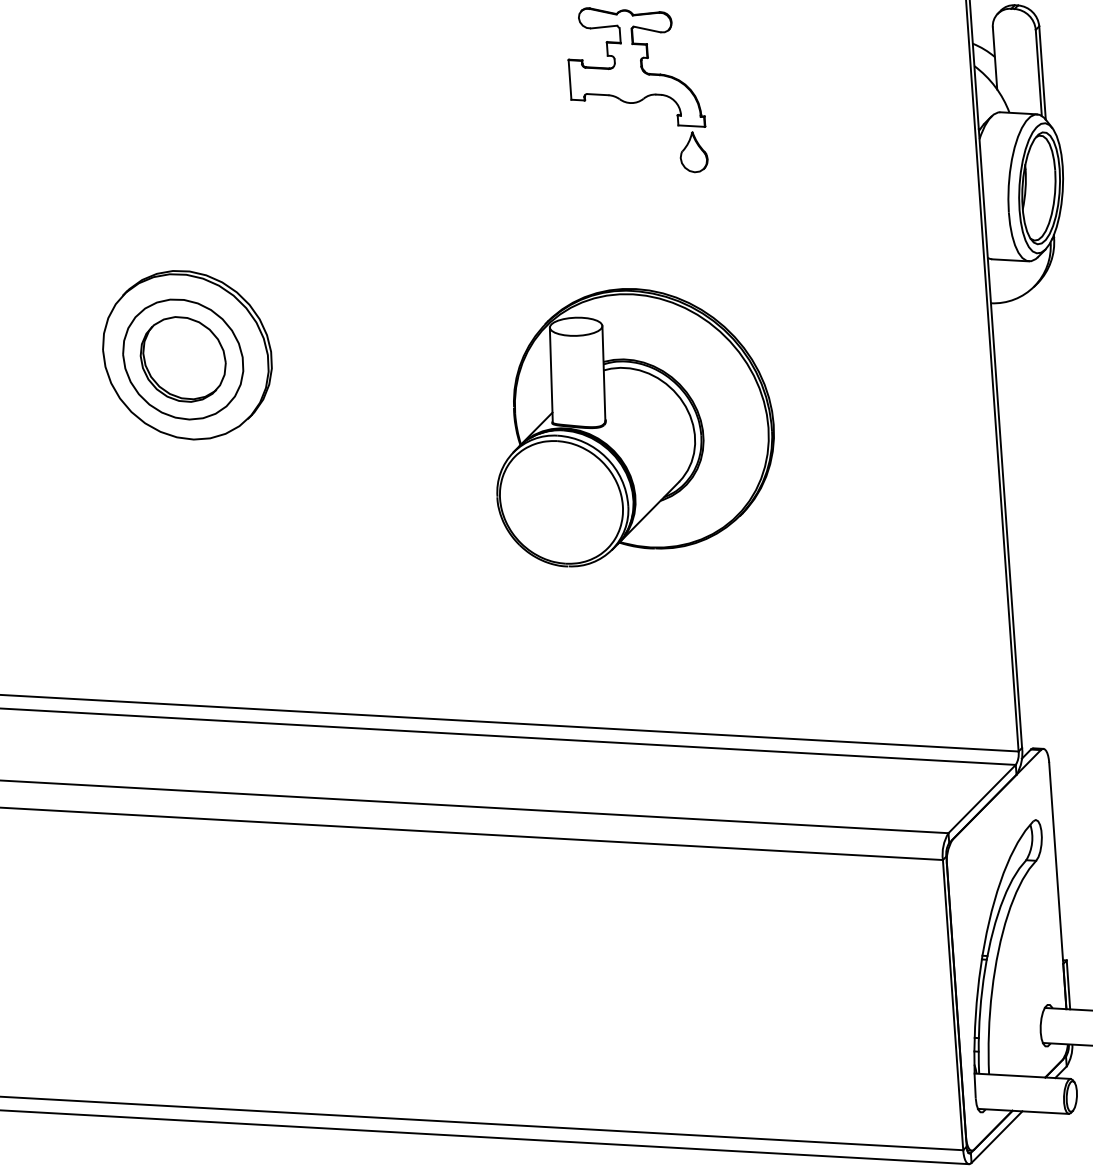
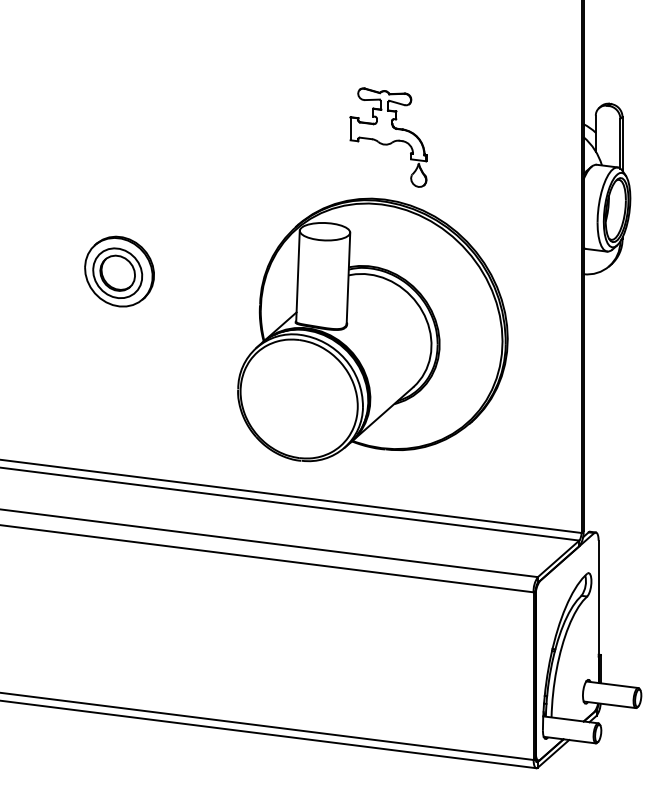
part: (187, 354) -> (119, 271), size x0.71
part: (632, 424) -> (372, 329), size x1.67

